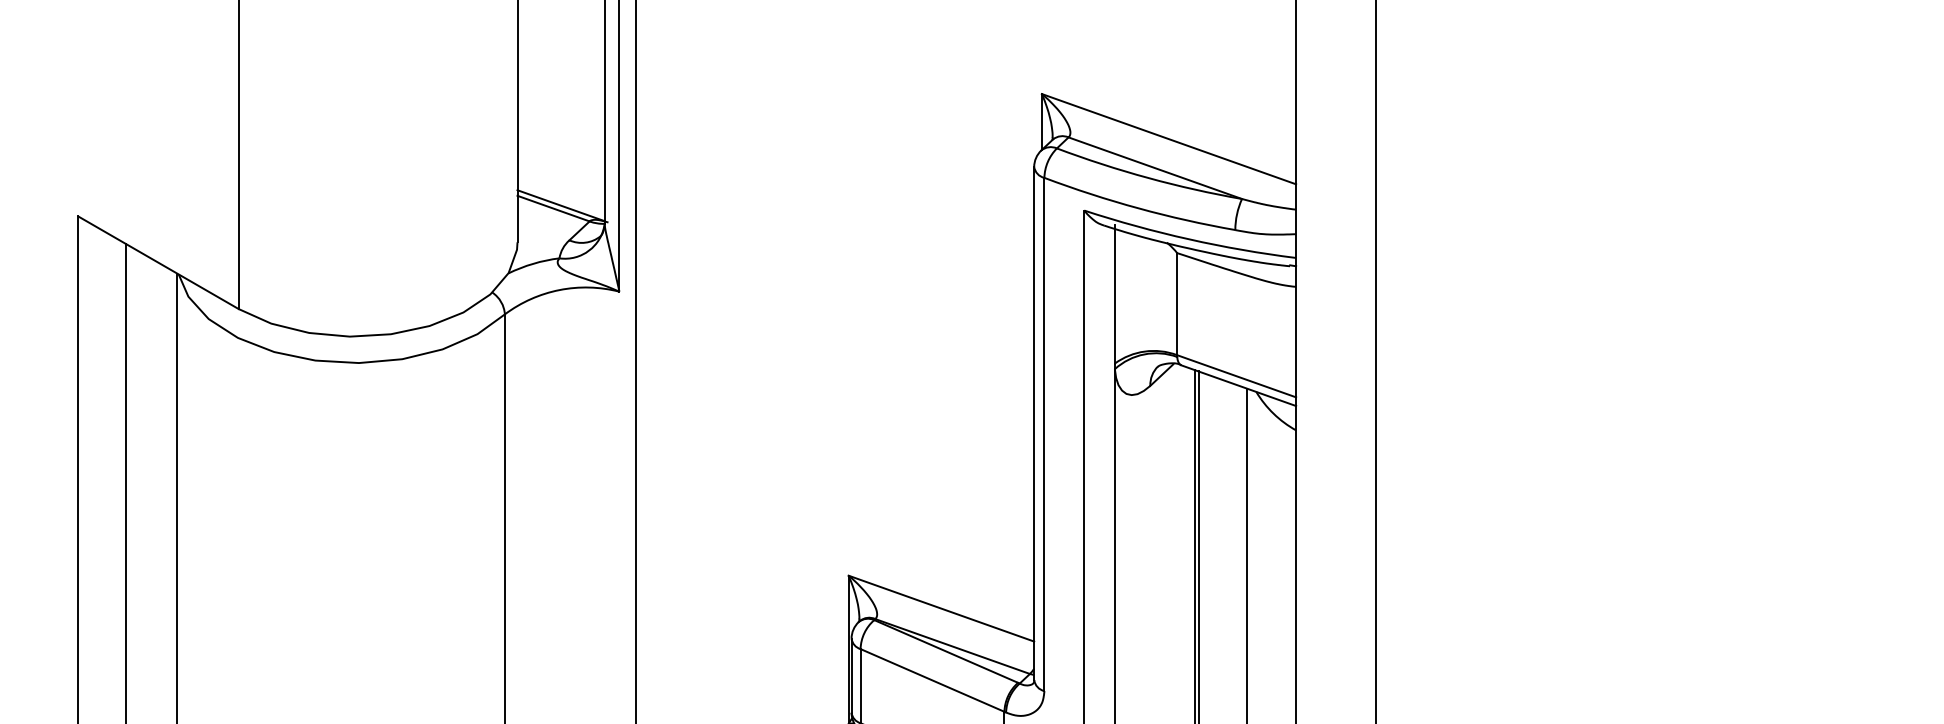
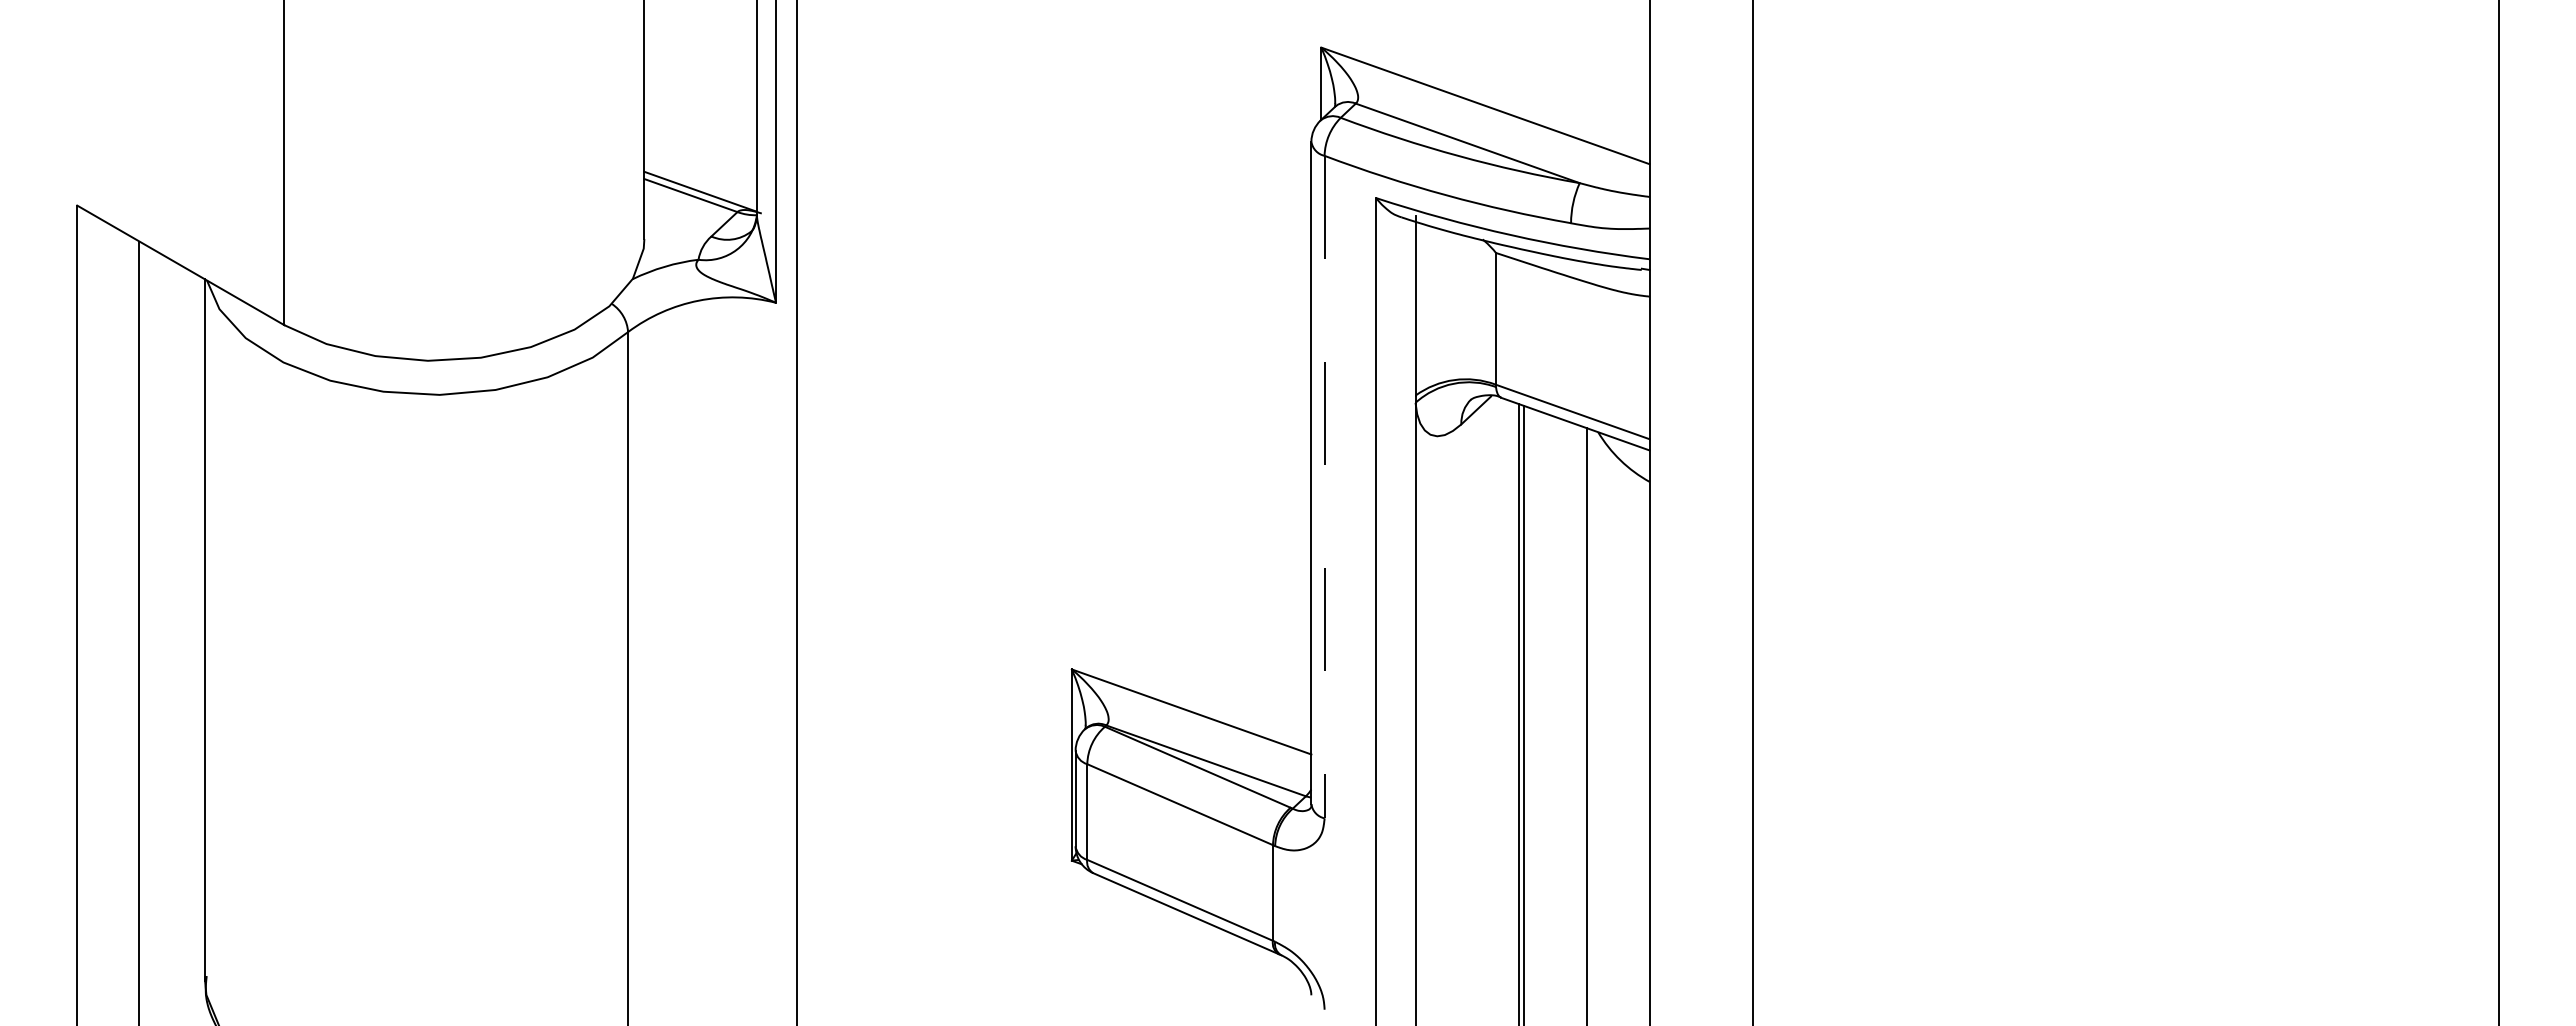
line: (1044, 434) -> (1324, 487), solid -> dashed

